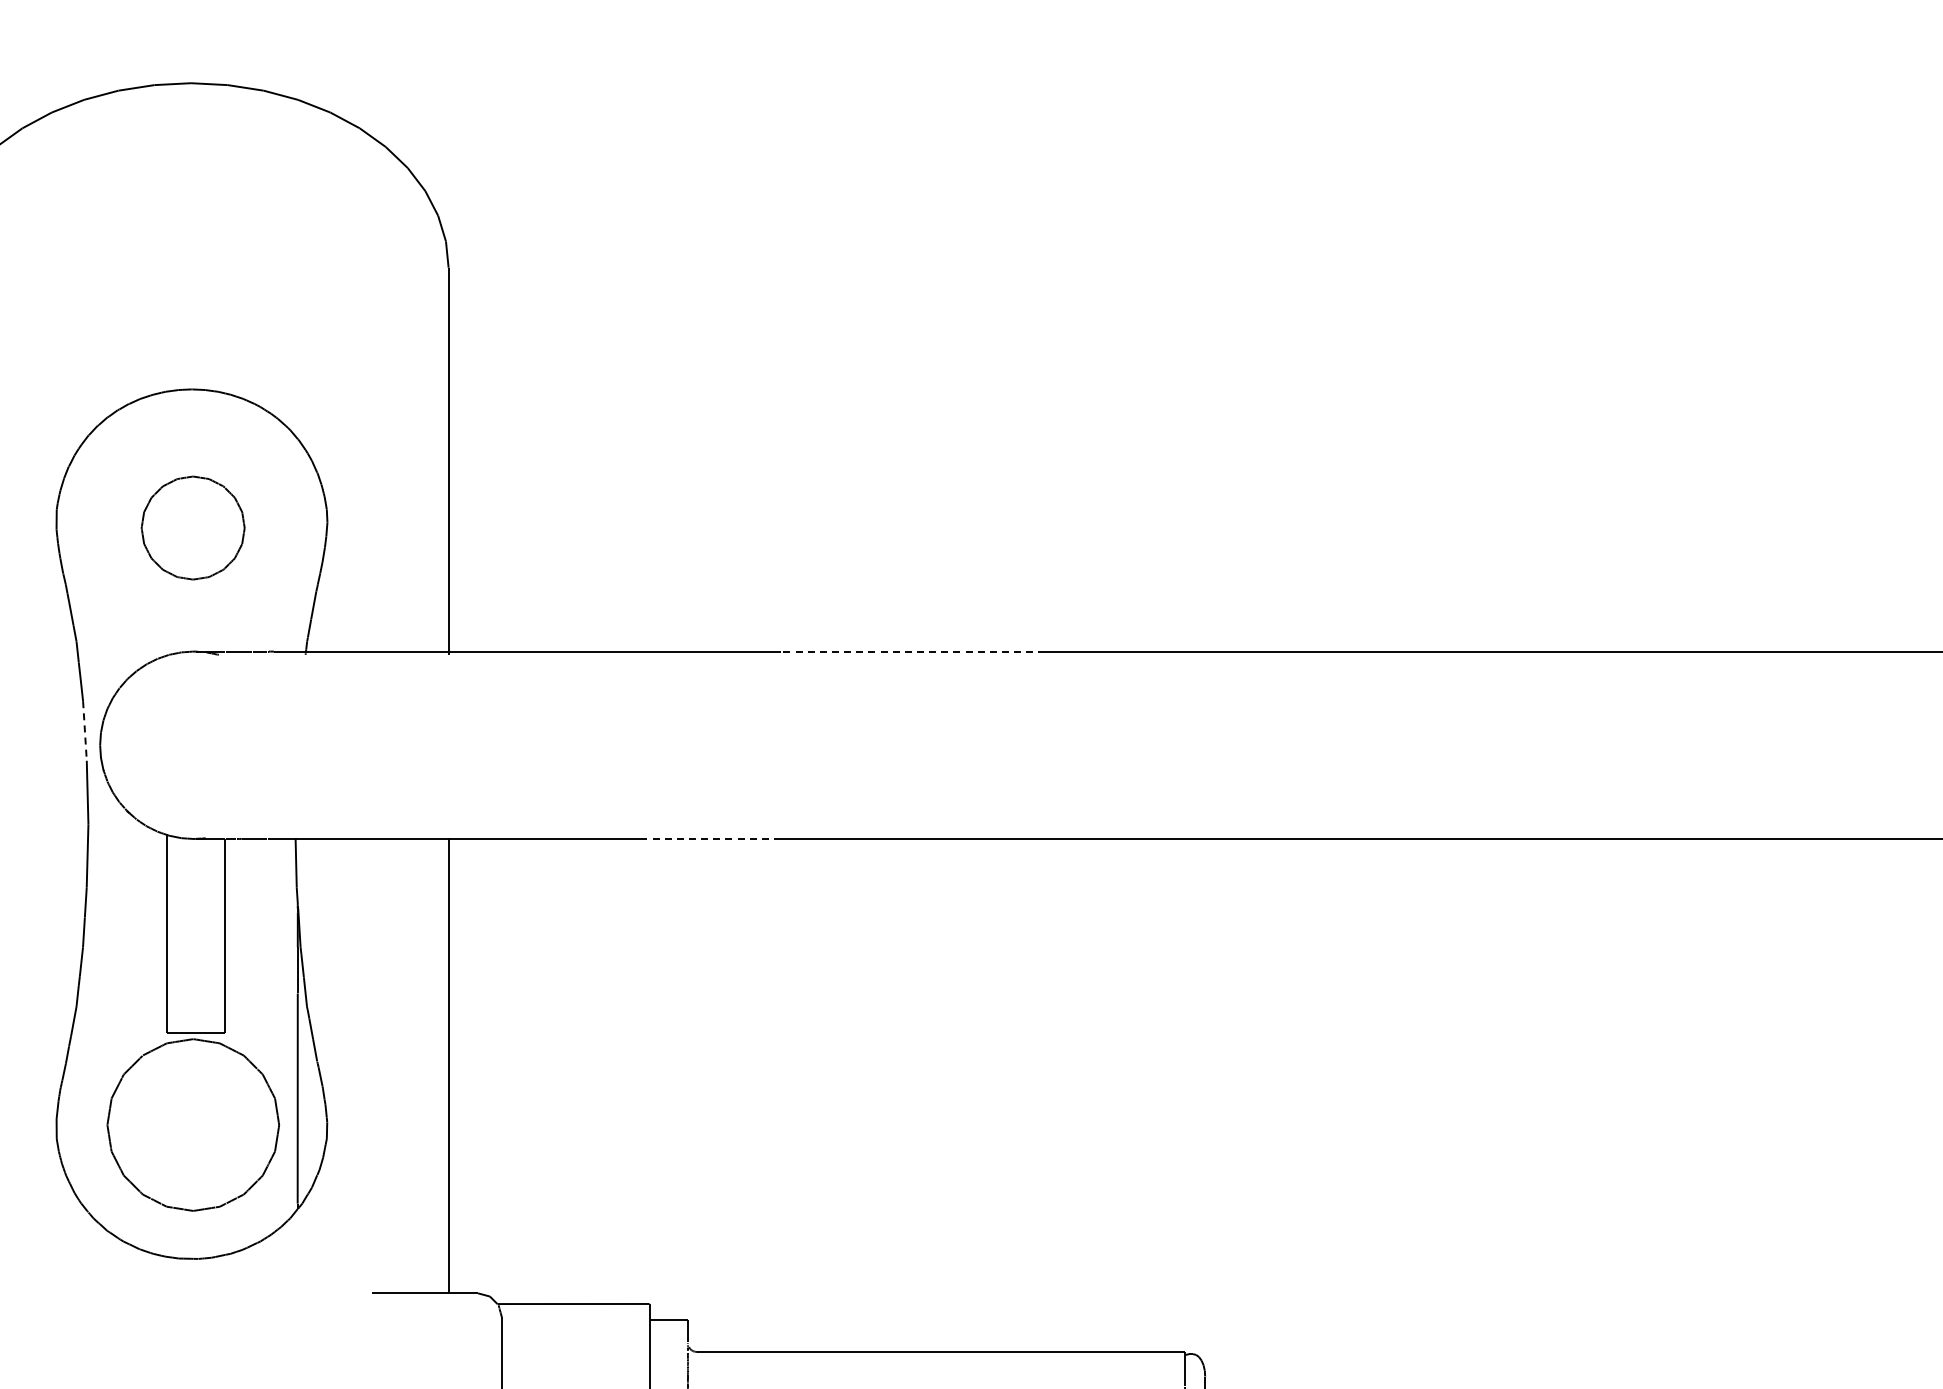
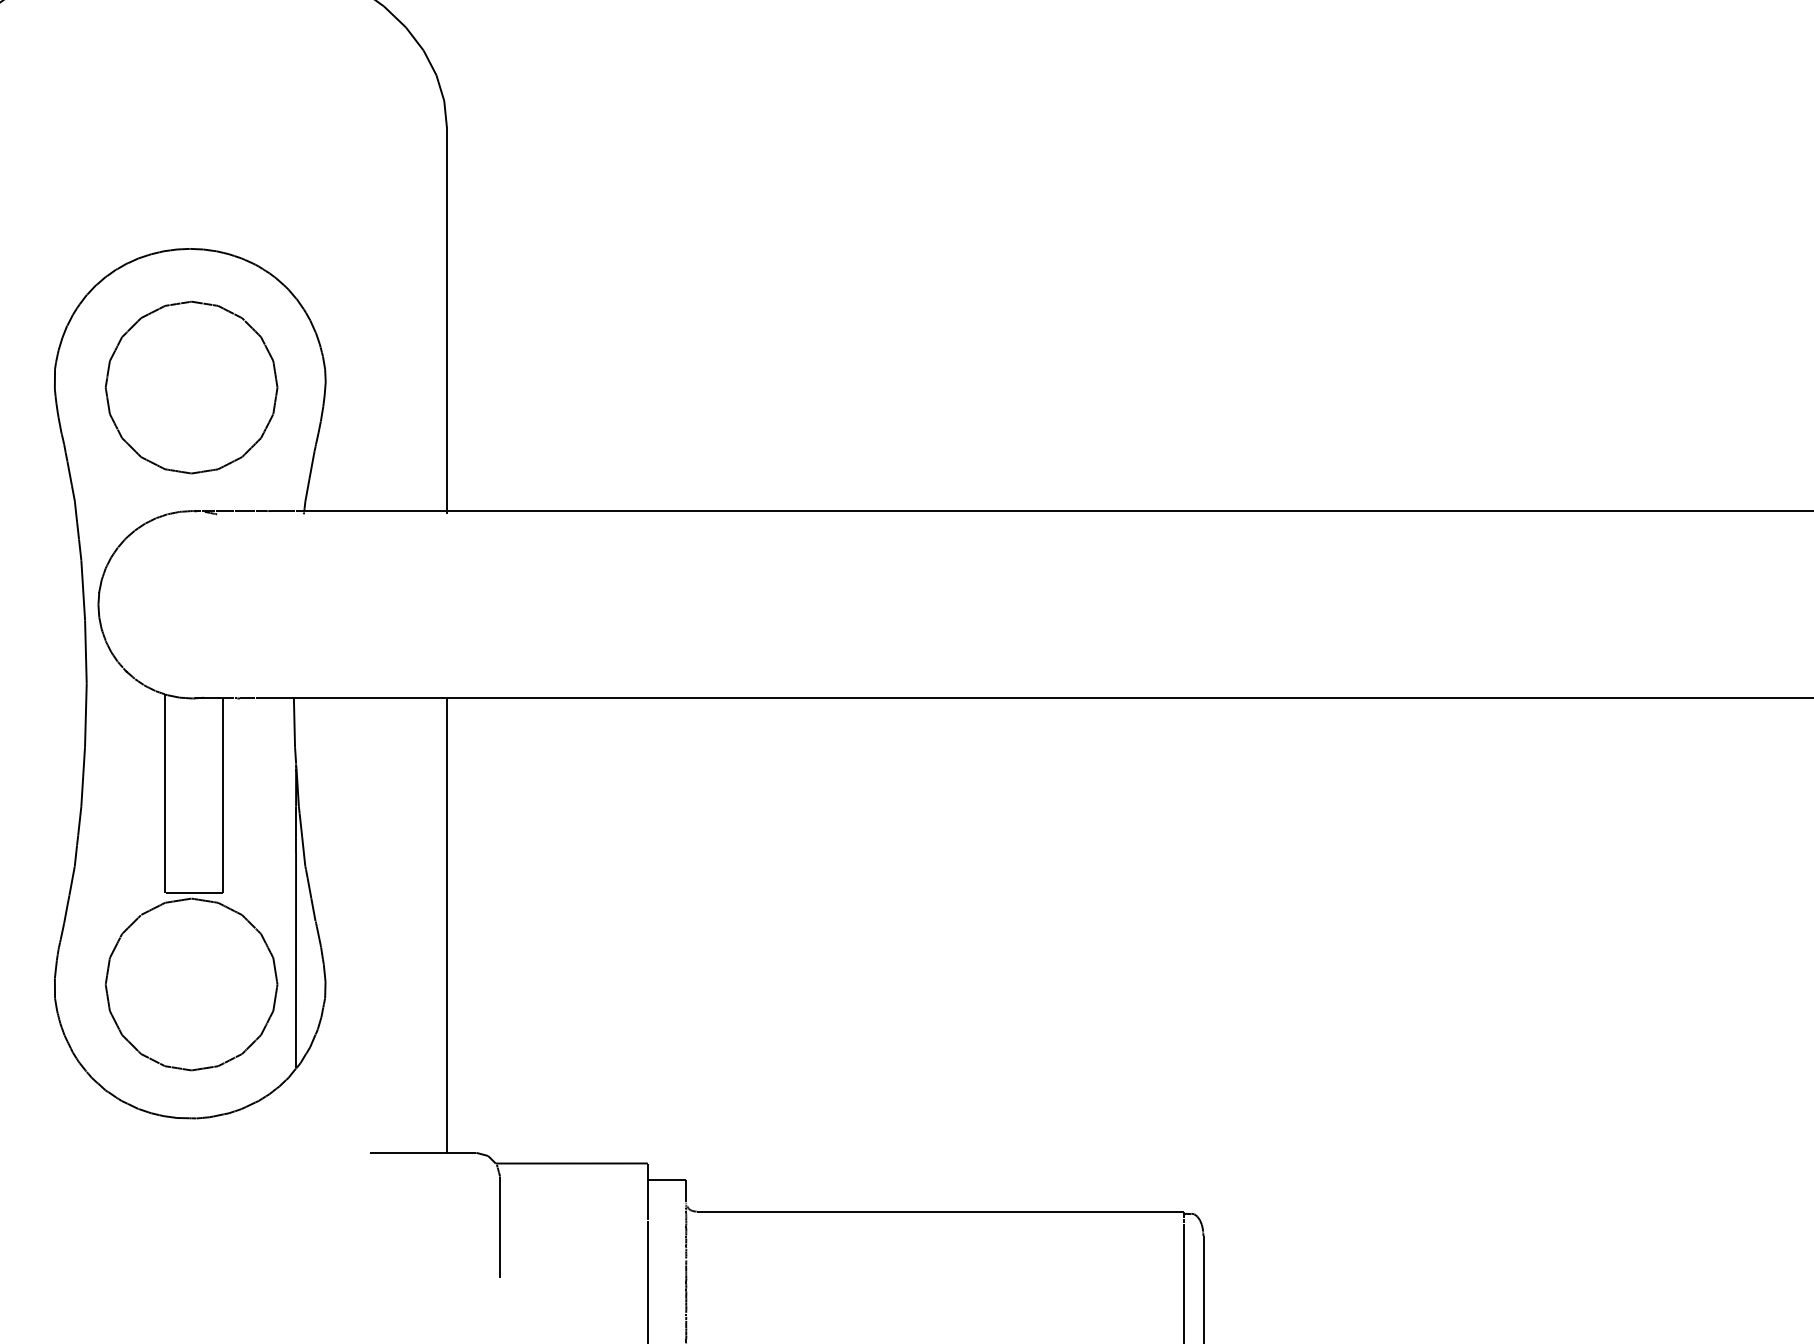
part: (192, 527) -> (190, 386), size x1.67
line: (912, 651) -> (910, 510), dashed -> solid
line: (84, 730) -> (82, 589), dashed -> solid
line: (713, 839) -> (711, 698), dashed -> solid

